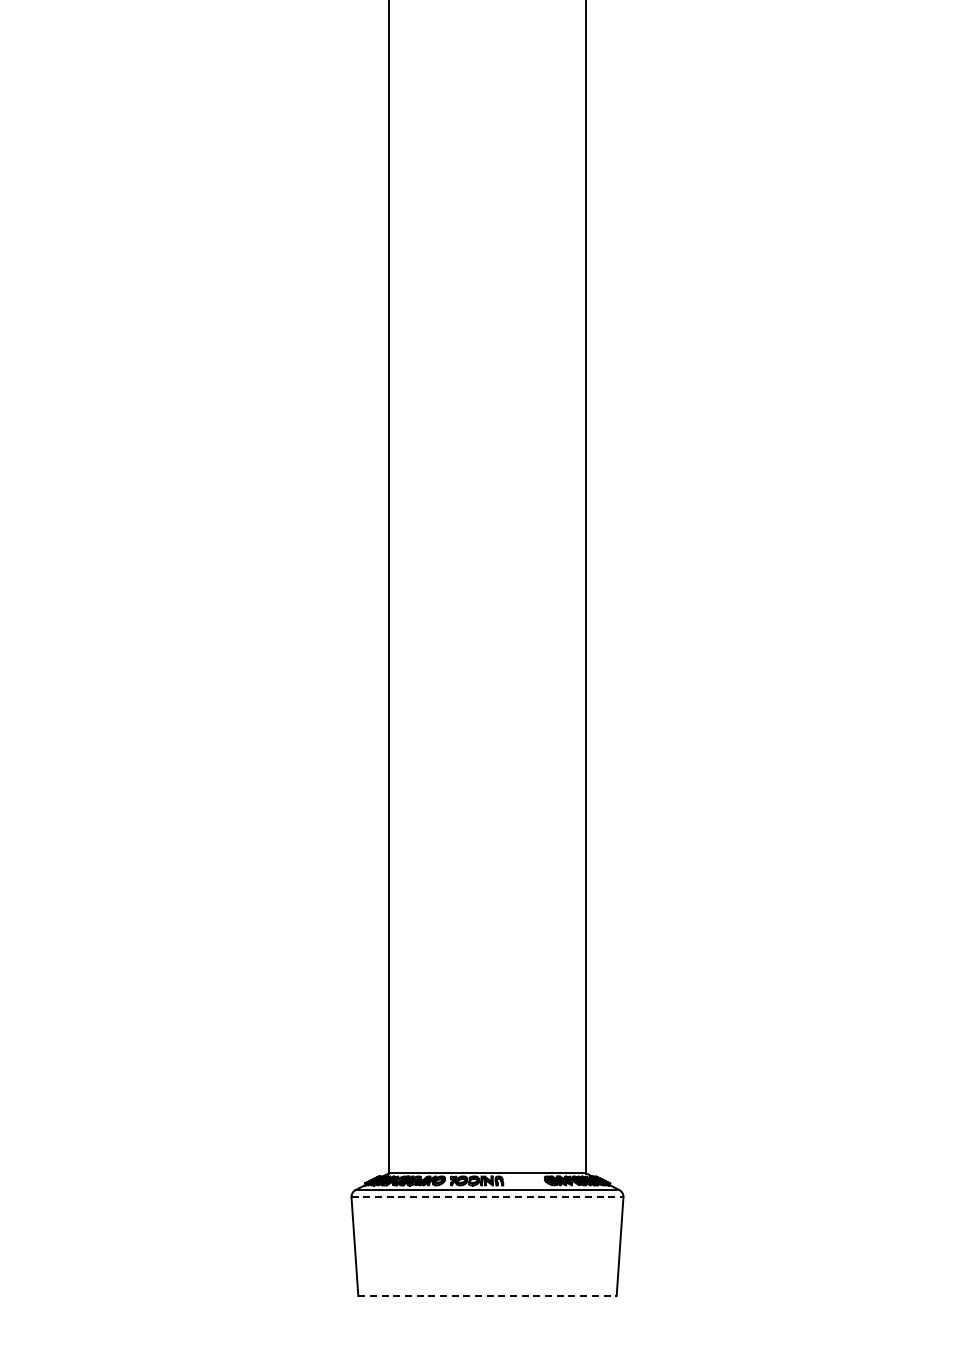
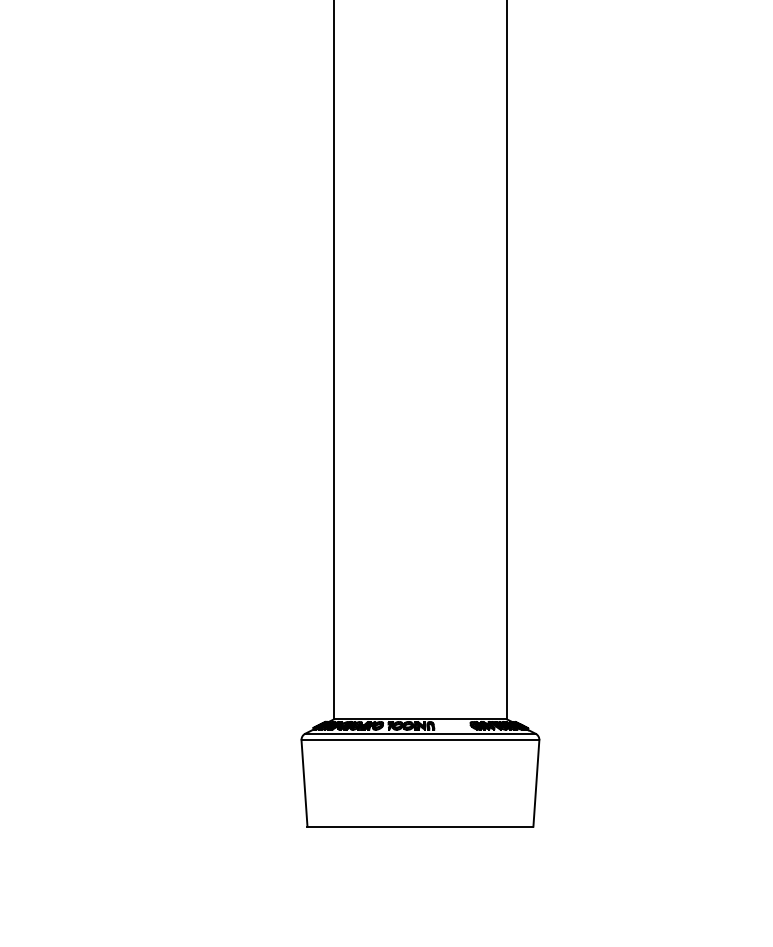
line: (487, 1197) -> (420, 740), dashed -> solid
line: (488, 1296) -> (421, 826), dashed -> solid

